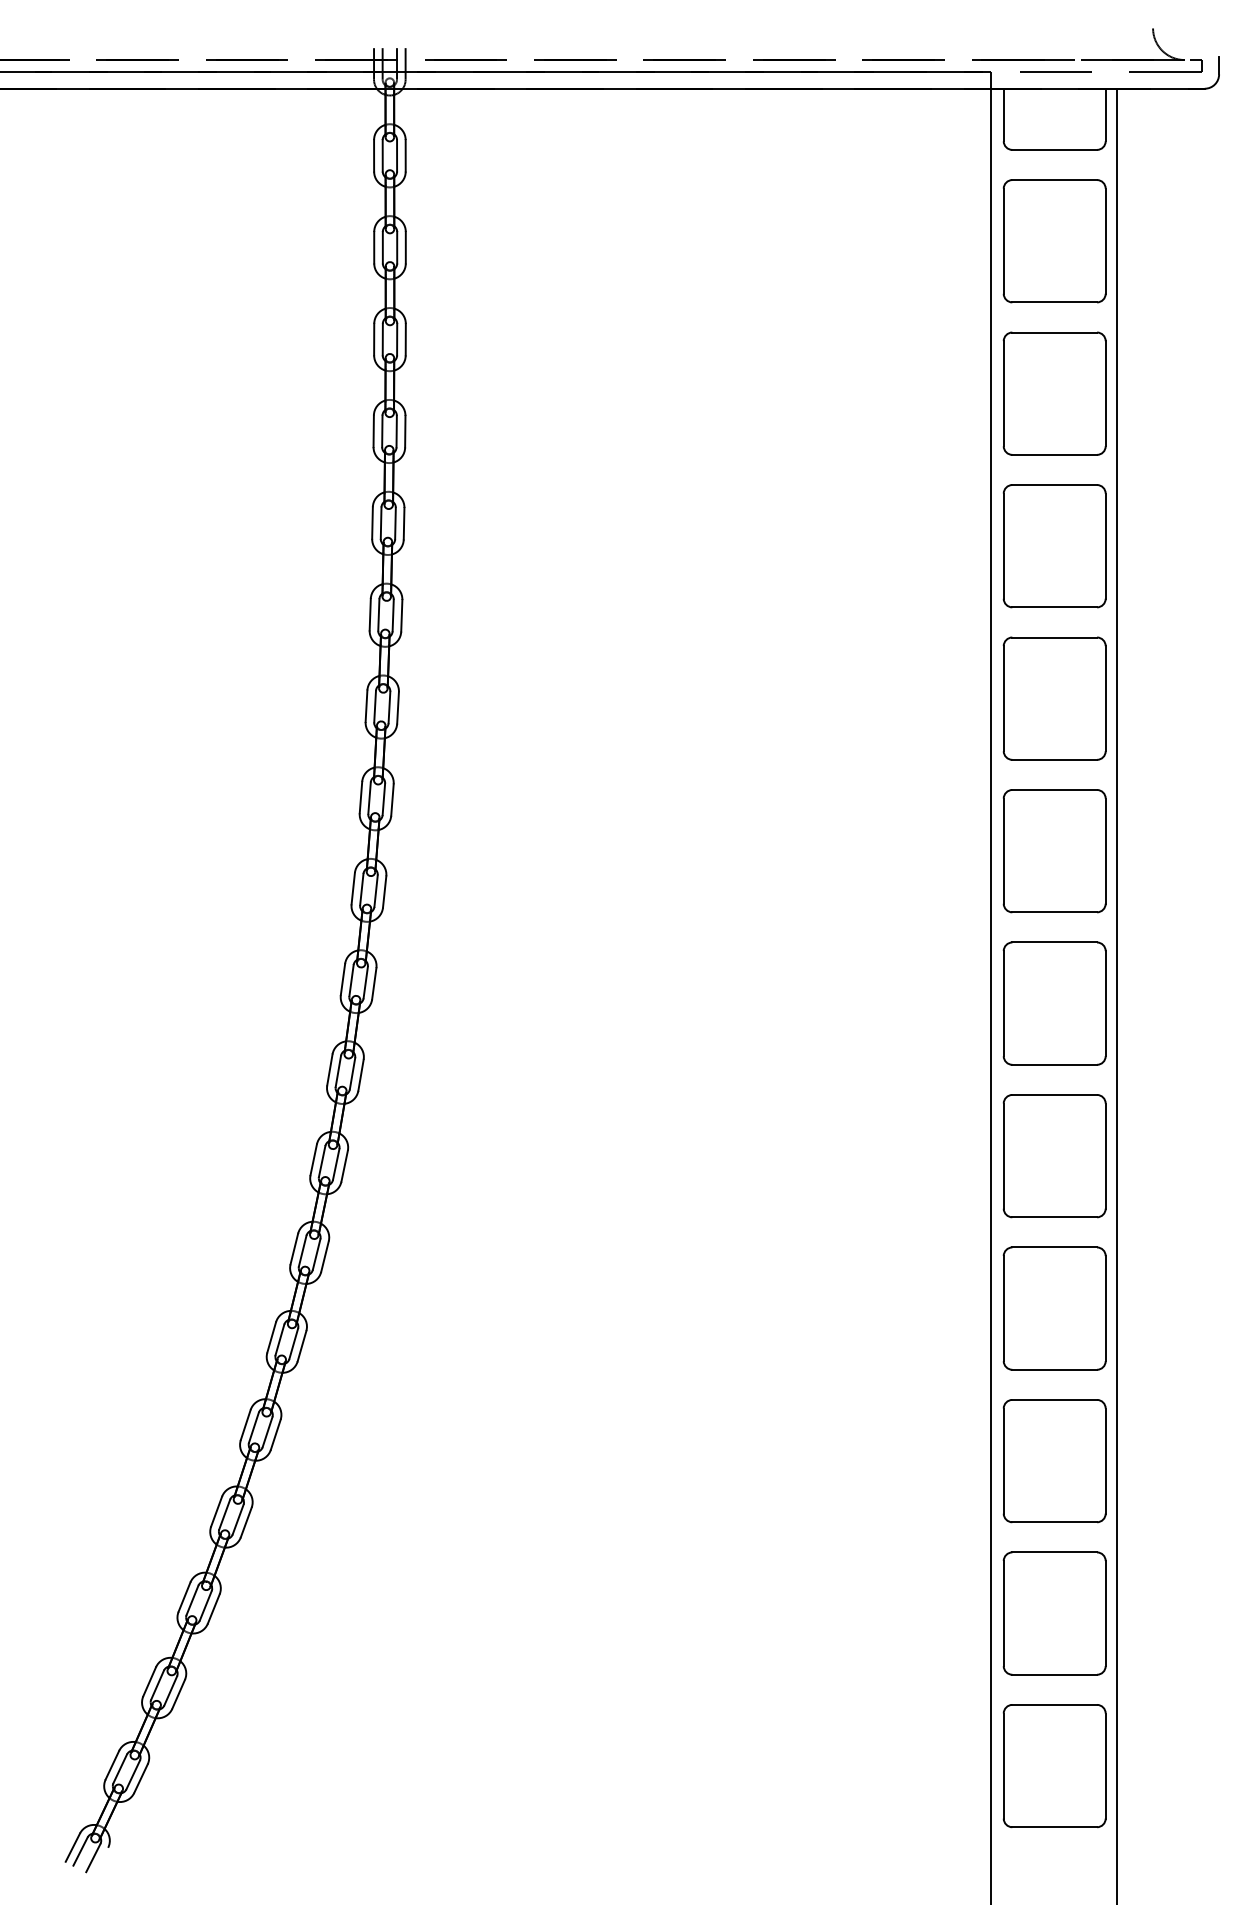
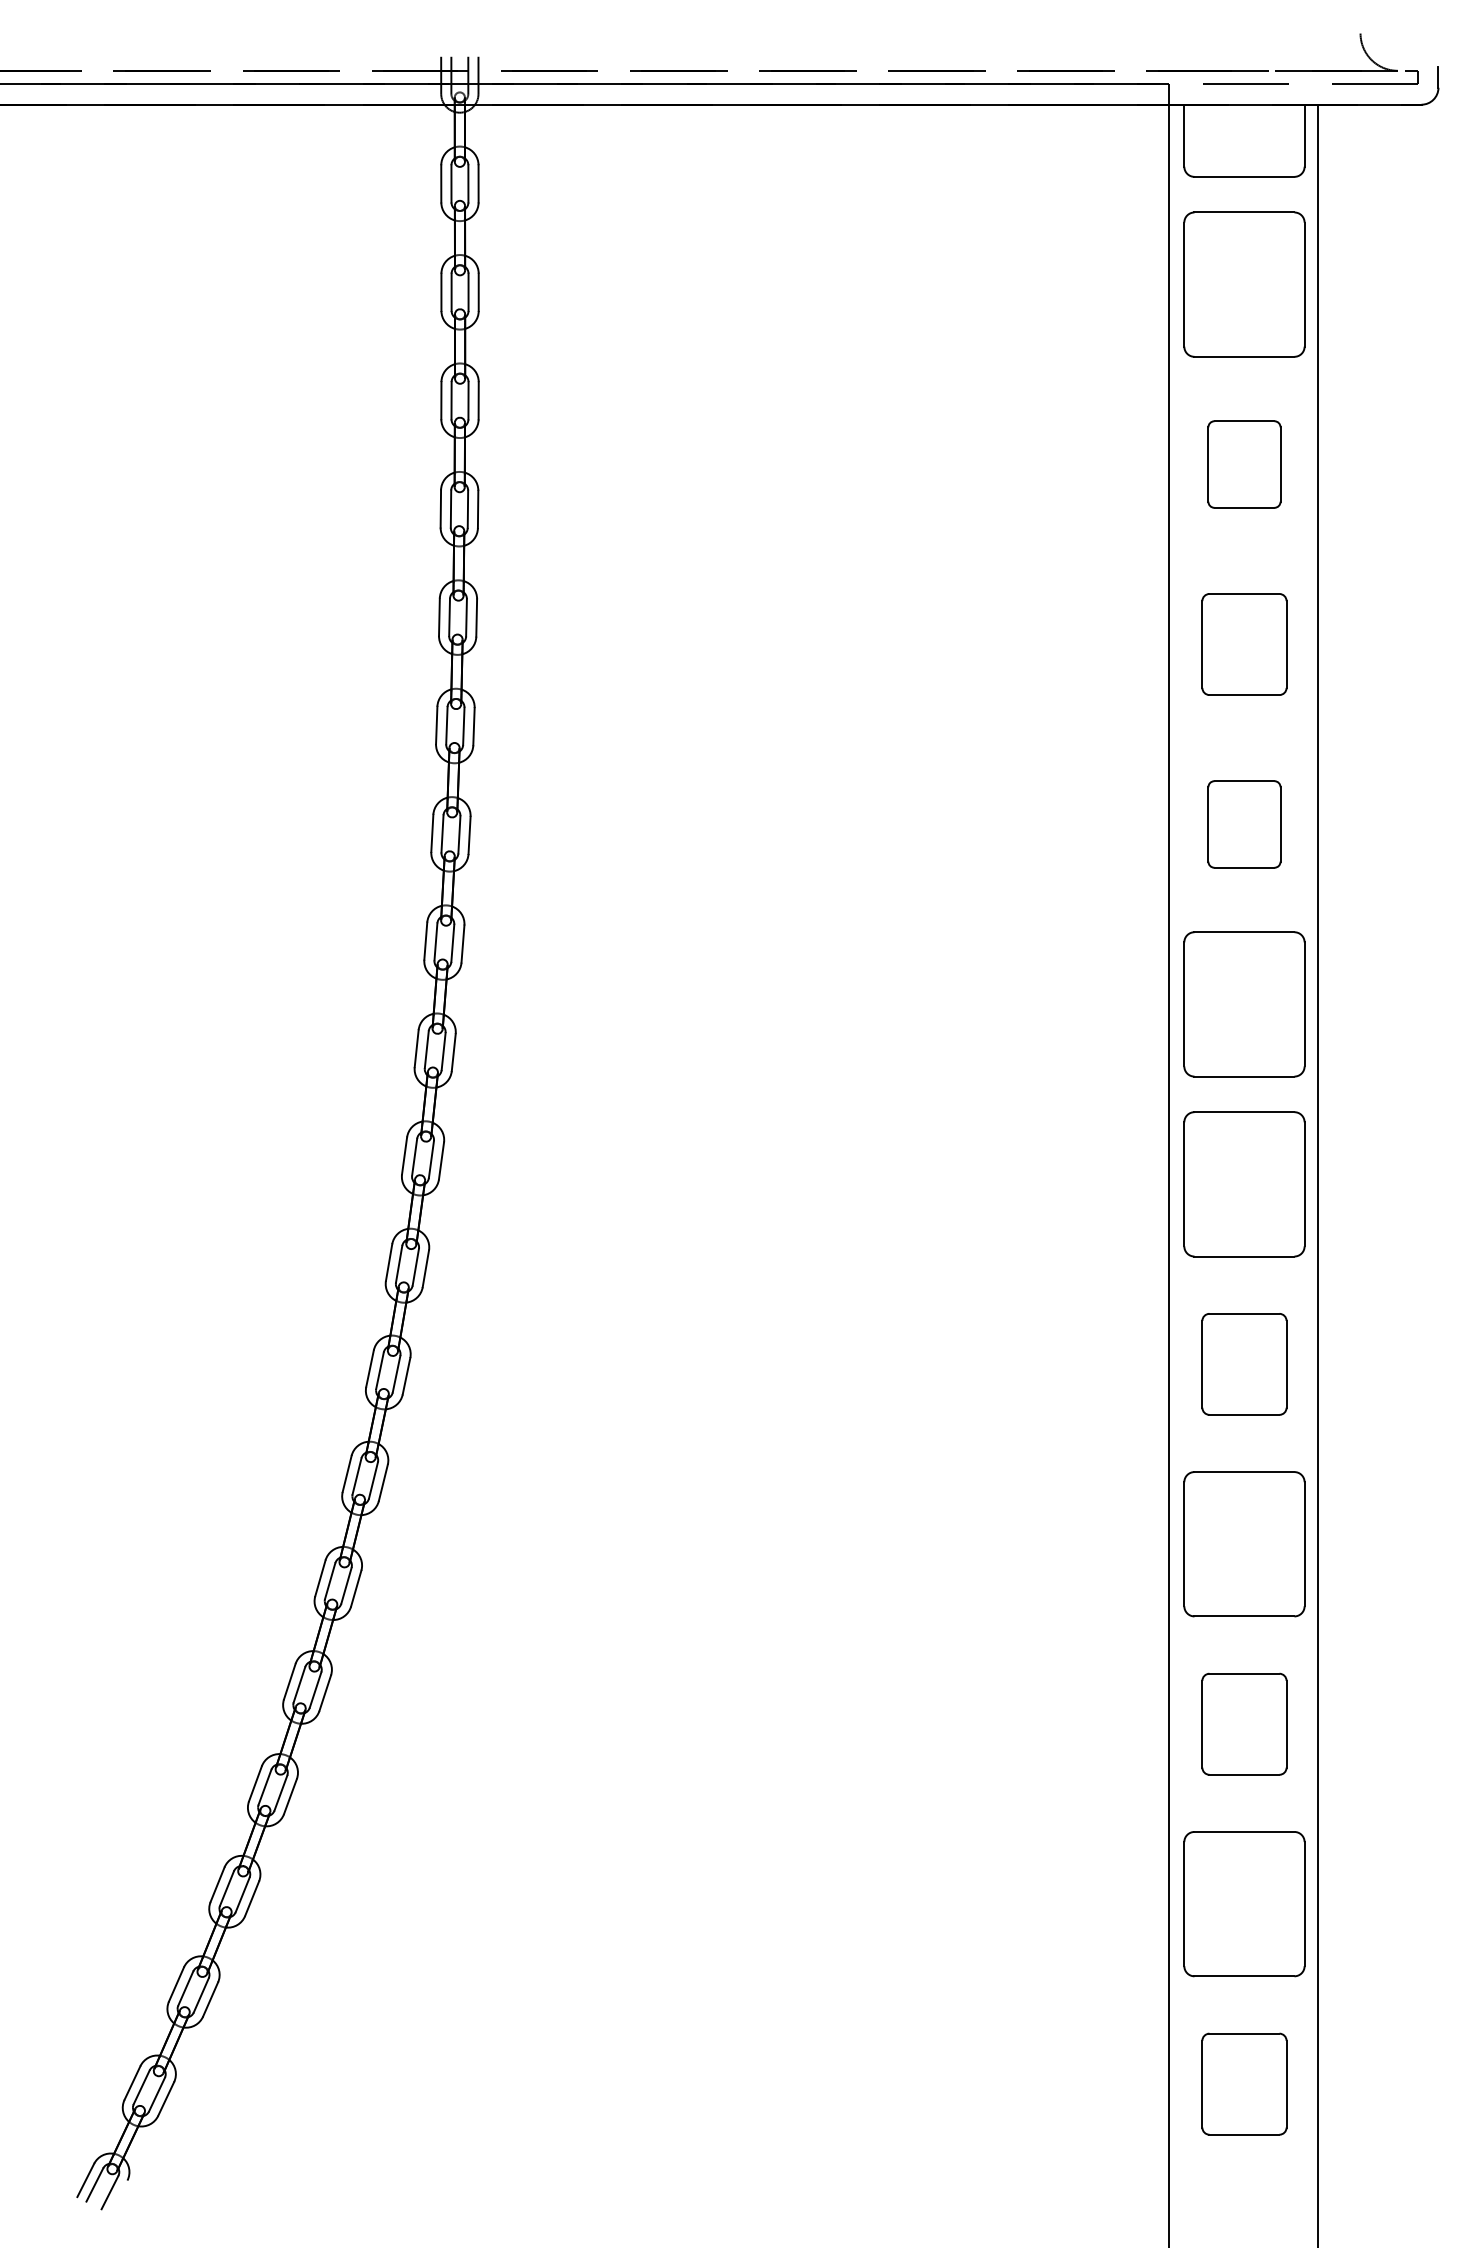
part: (1054, 393) -> (1244, 464), size x0.6
part: (1054, 546) -> (1244, 644), size x0.7
part: (1054, 698) -> (1244, 824), size x0.6
part: (1054, 1156) -> (1244, 1364), size x0.7
part: (1054, 1461) -> (1244, 1724), size x0.7
part: (1054, 1766) -> (1244, 2084), size x0.7

